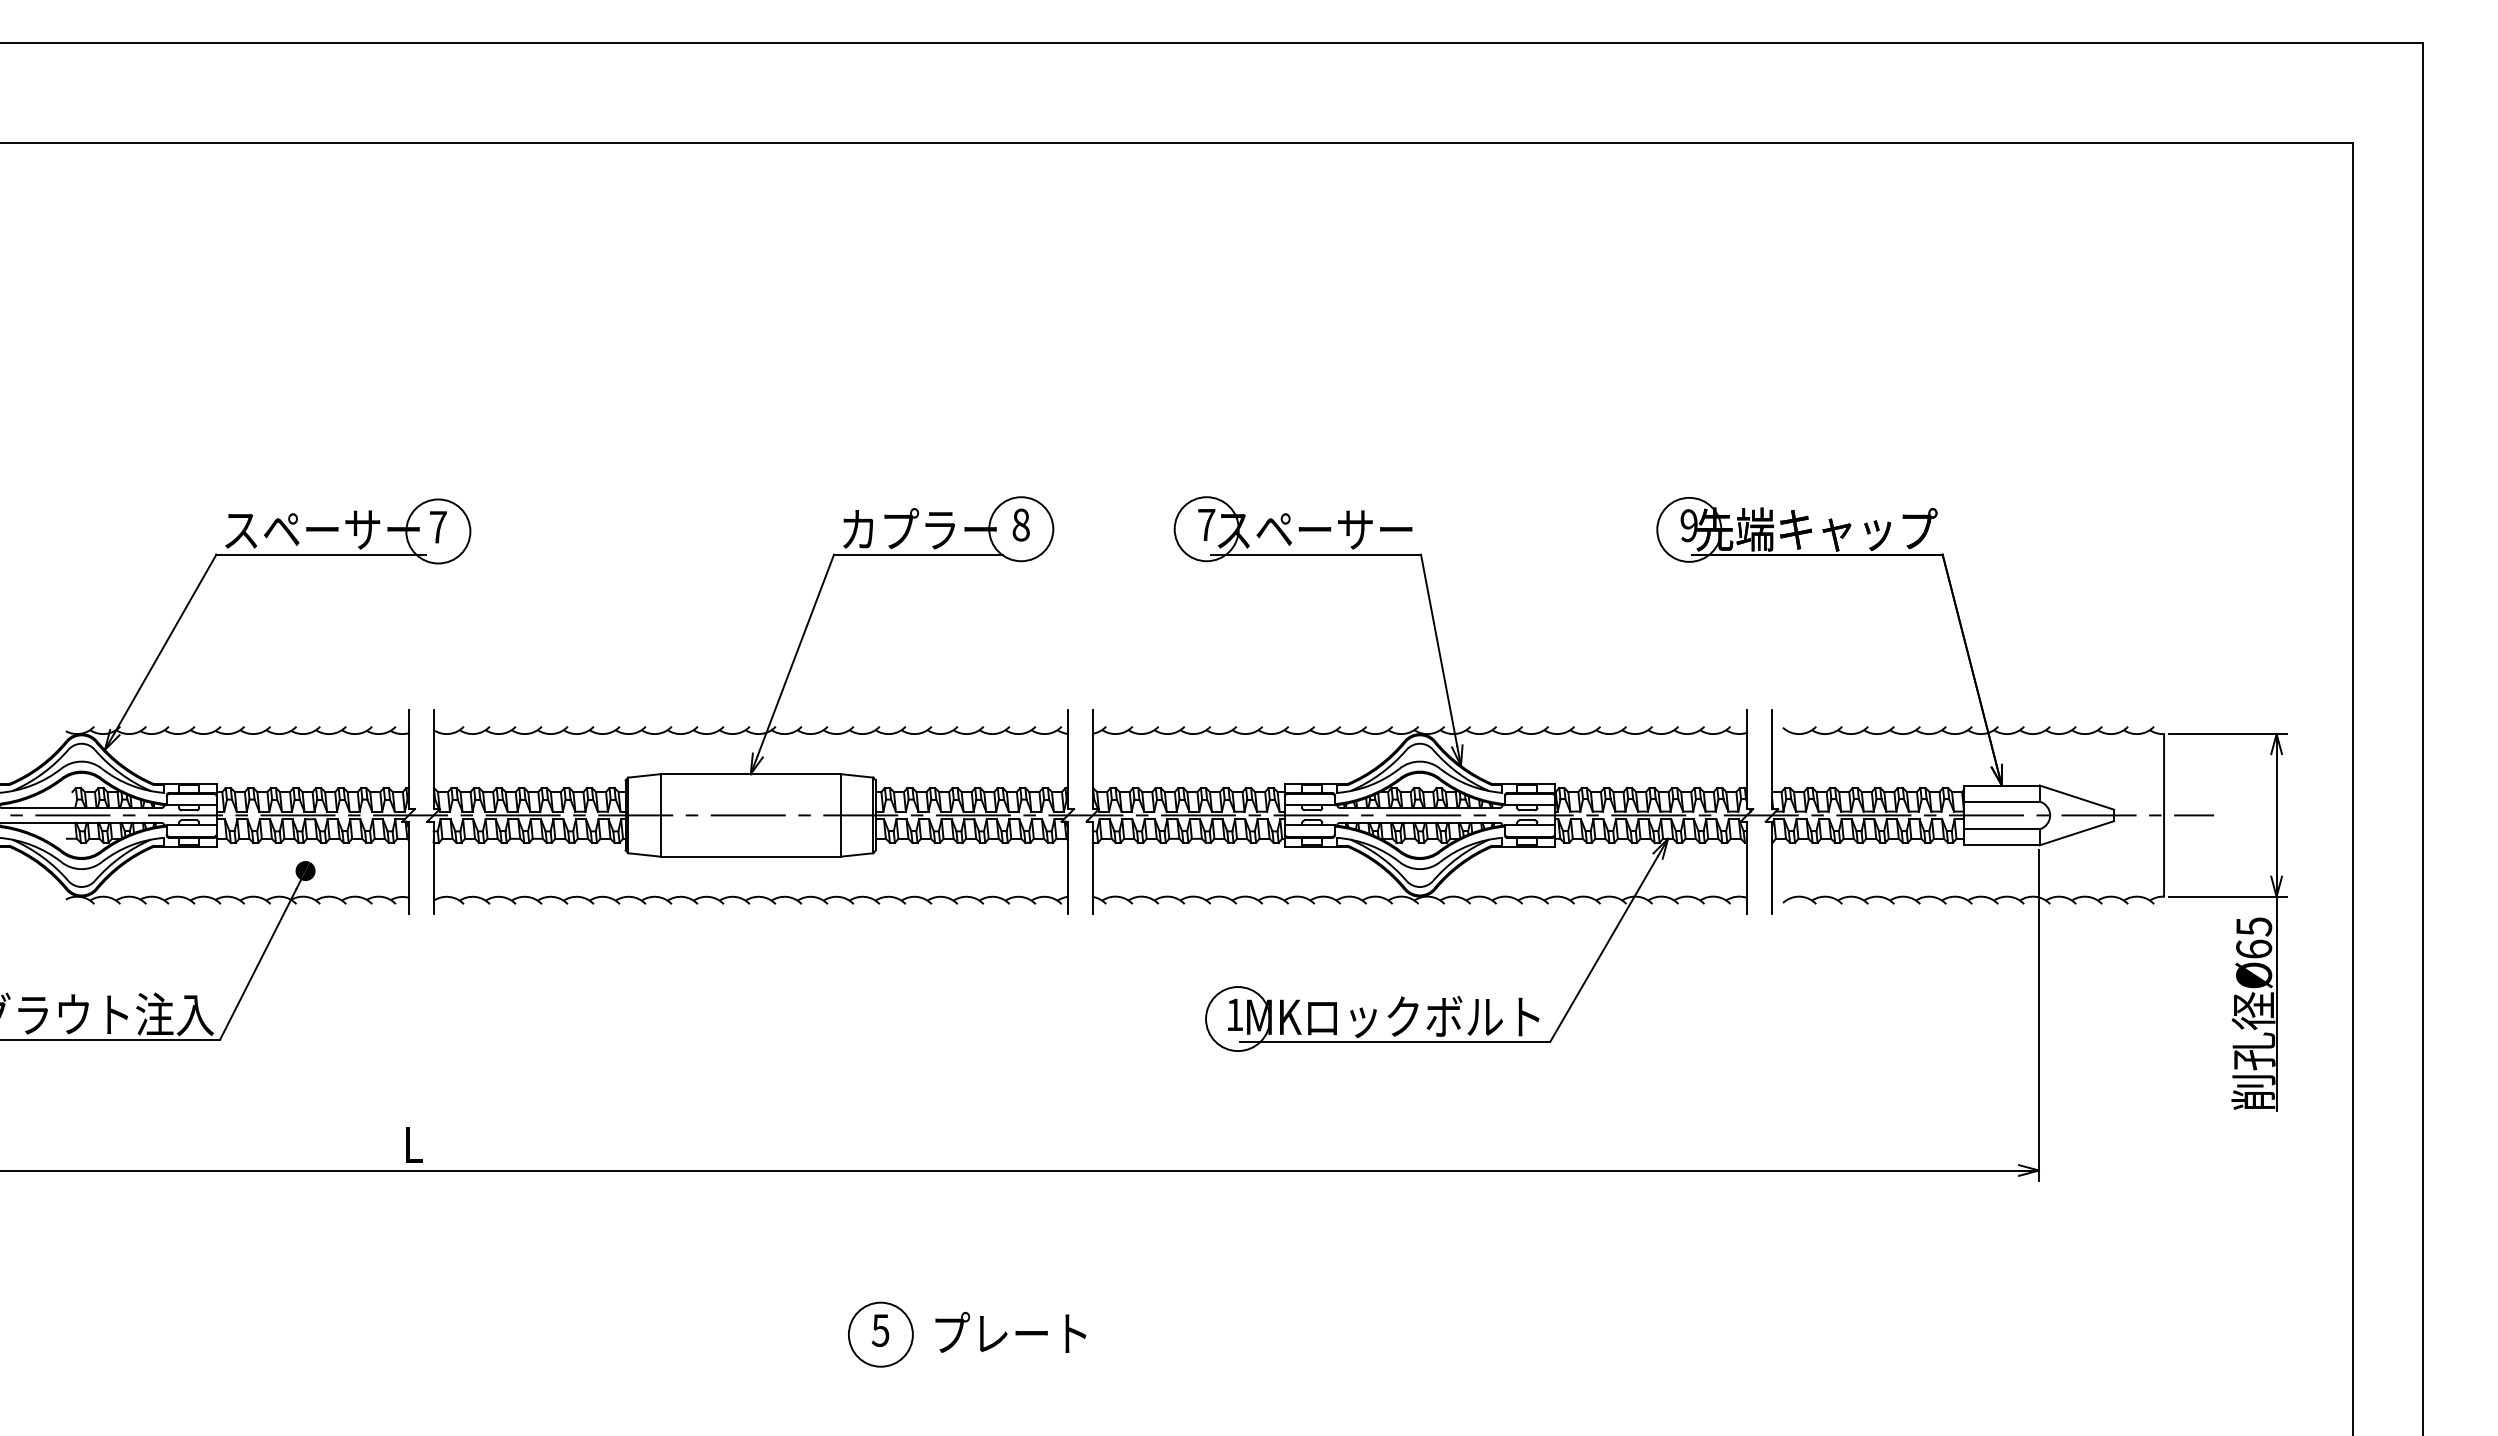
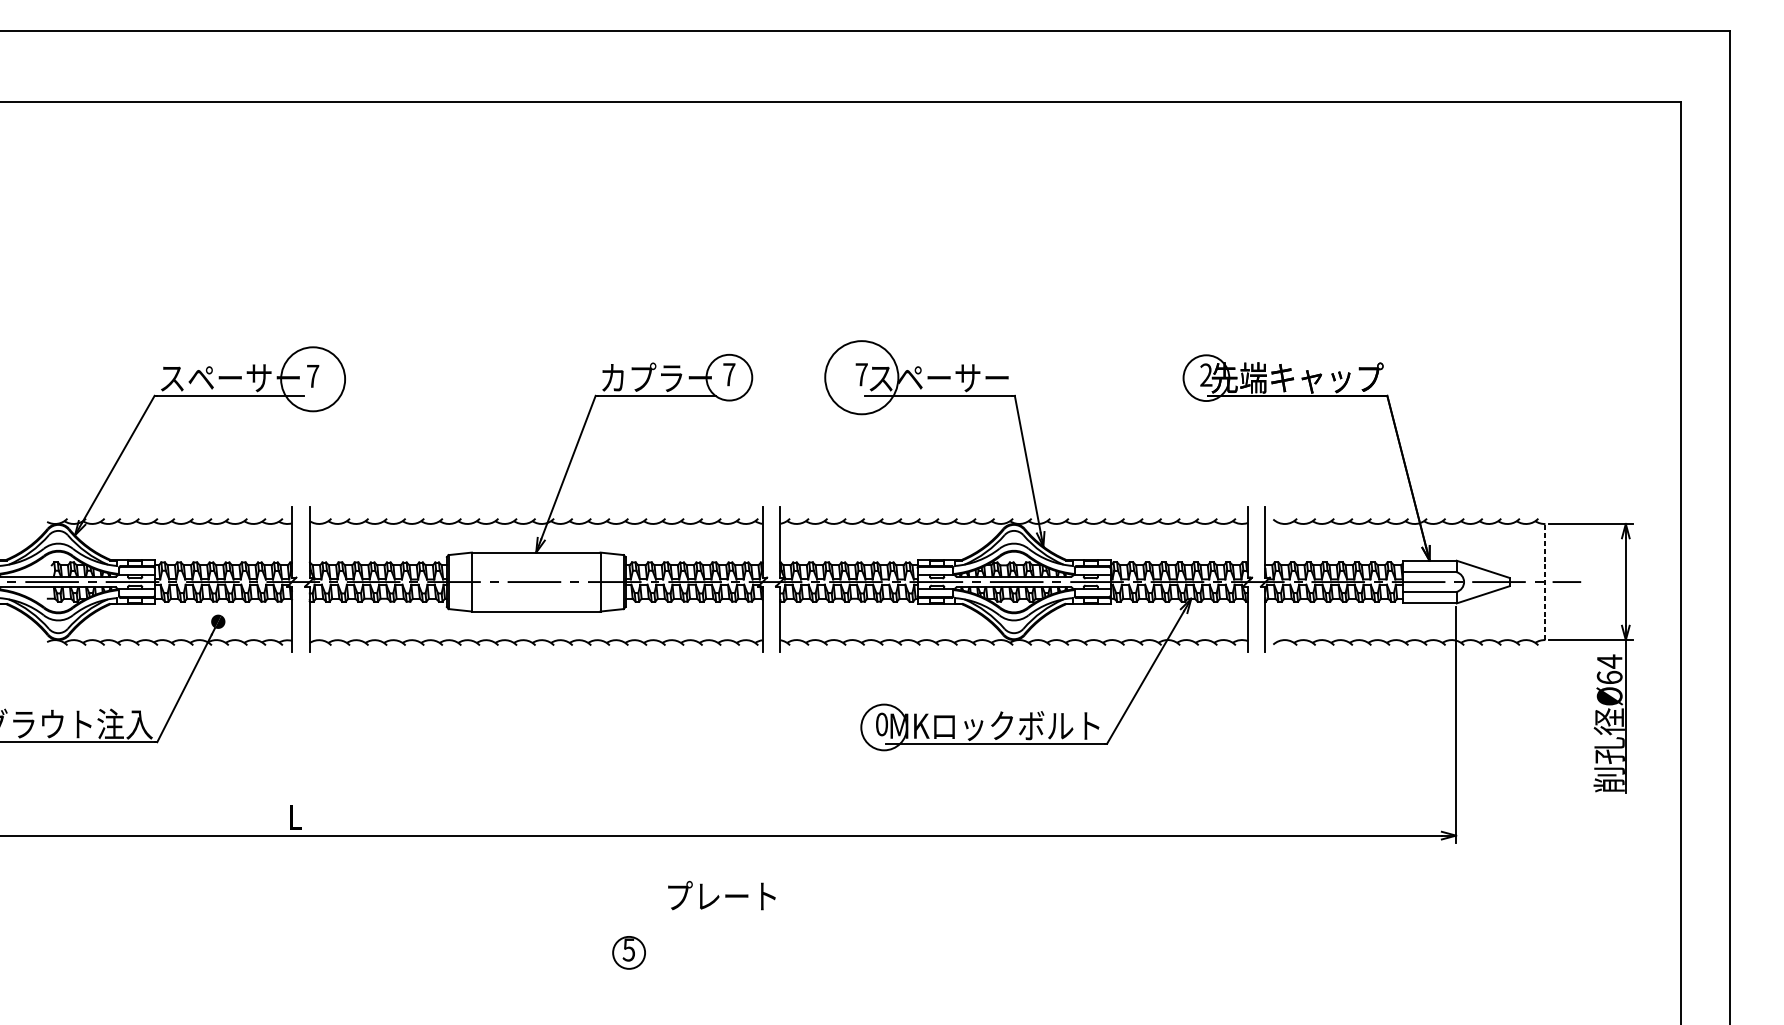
text: (1020, 524) -> (728, 374), 8 -> 7
text: (1688, 525) -> (1205, 375), 9 -> 2
circle: (1206, 529) -> (861, 377), size x1.6
circle: (438, 531) -> (313, 379), size x1.4
line: (2164, 814) -> (1545, 581), solid -> dashed
text: (2254, 926) -> (1610, 661), Ø65 -> Ø64
text: (1234, 1014) -> (881, 724), 1 -> 0
text: (1010, 1331) -> (721, 894), moved
circle: (880, 1334) -> (628, 952), size x0.7

